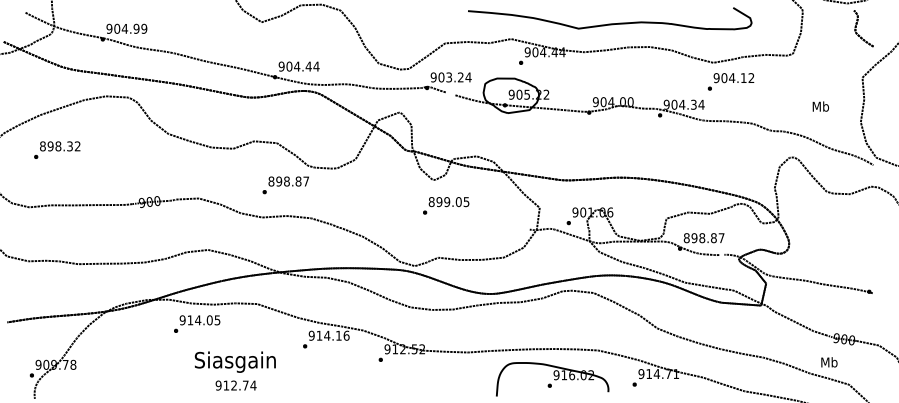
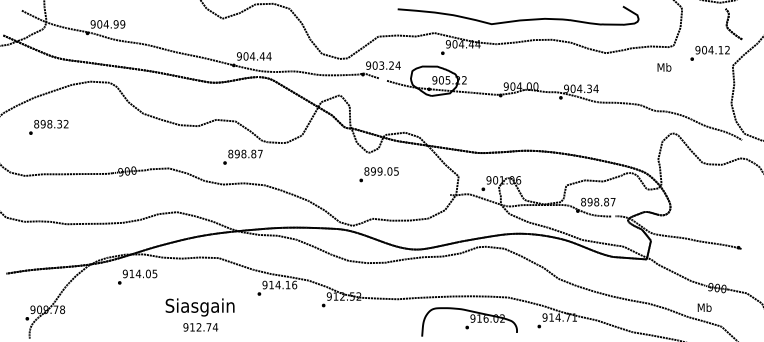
text: (730, 80) -> (709, 52), moved
text: (820, 106) -> (664, 67), moved
text: (196, 323) -> (137, 276), moved

